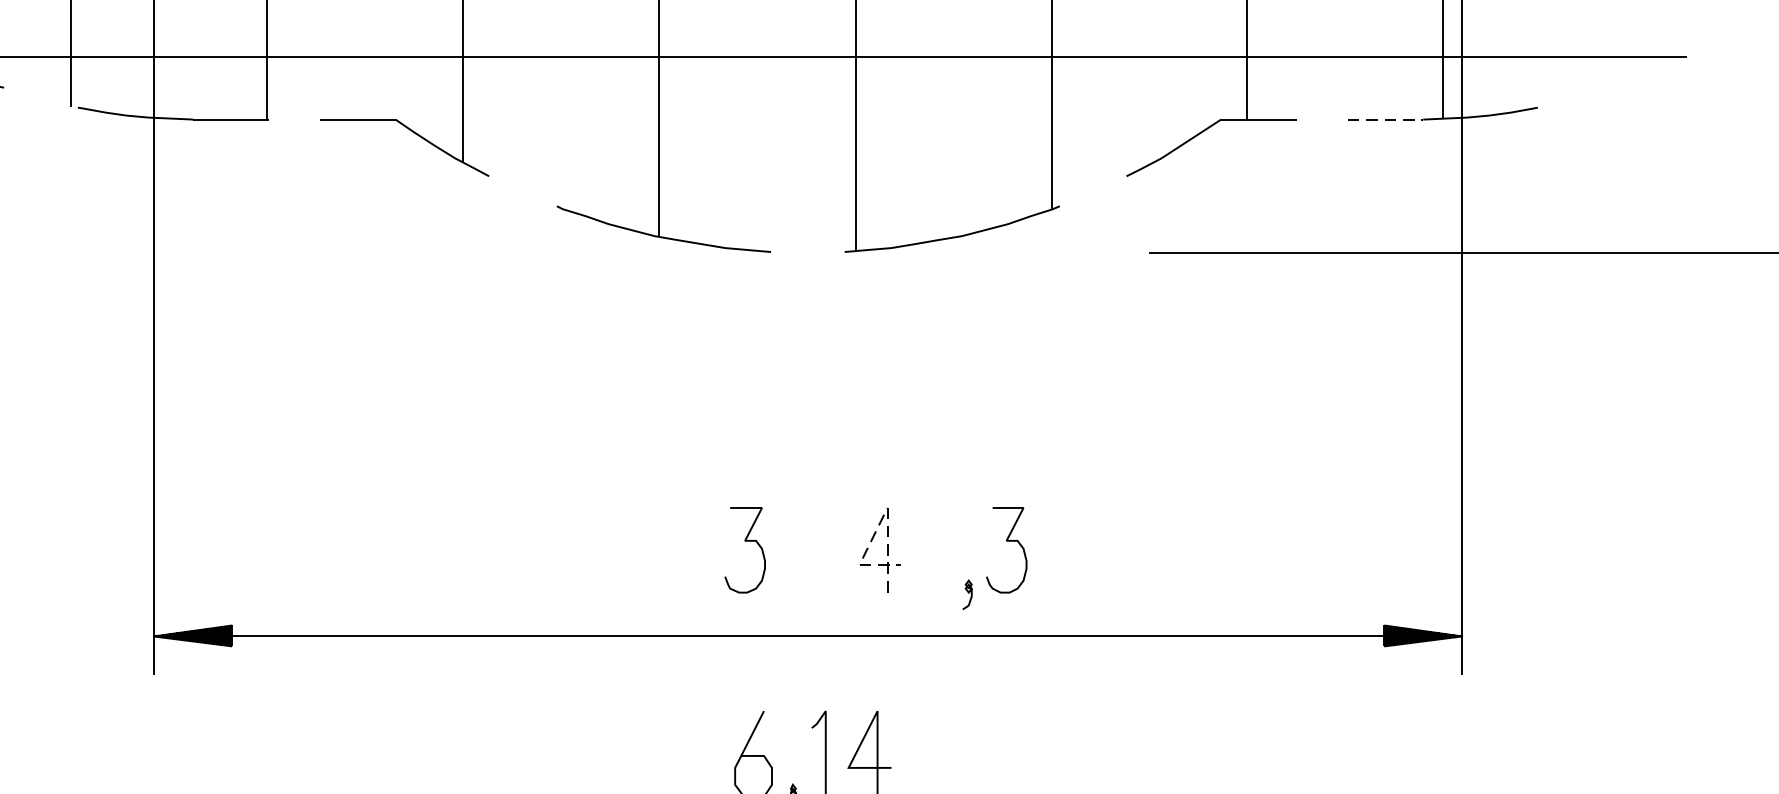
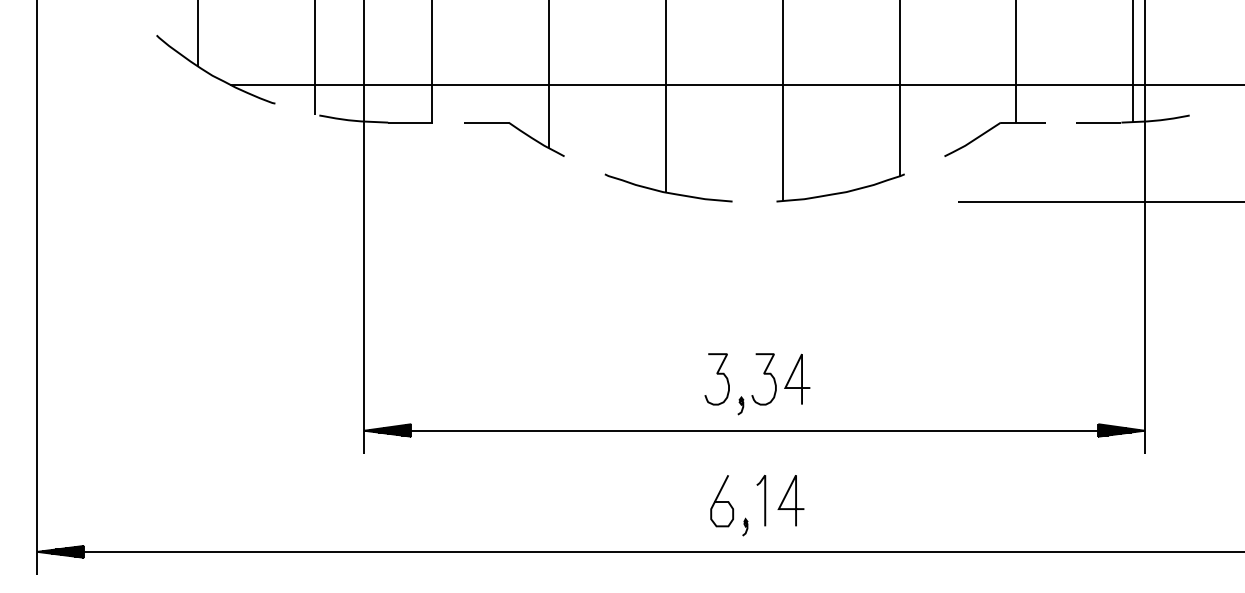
line: (1384, 119) -> (1098, 122), dashed -> solid
line: (883, 516) -> (799, 359), dashed -> solid
part: (988, 577) -> (753, 395), moved

